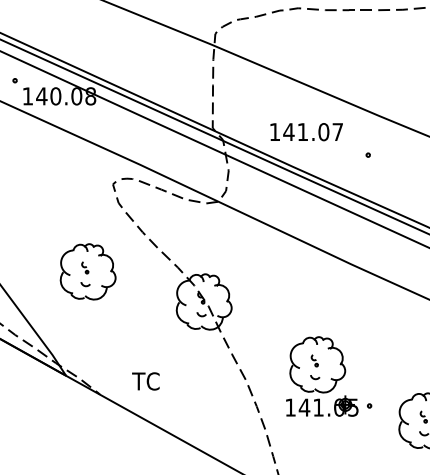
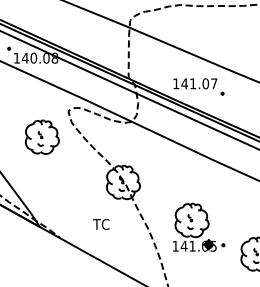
text: (306, 131) -> (195, 83), moved
part: (86, 270) -> (41, 136), moved
text: (146, 381) -> (101, 224), moved

